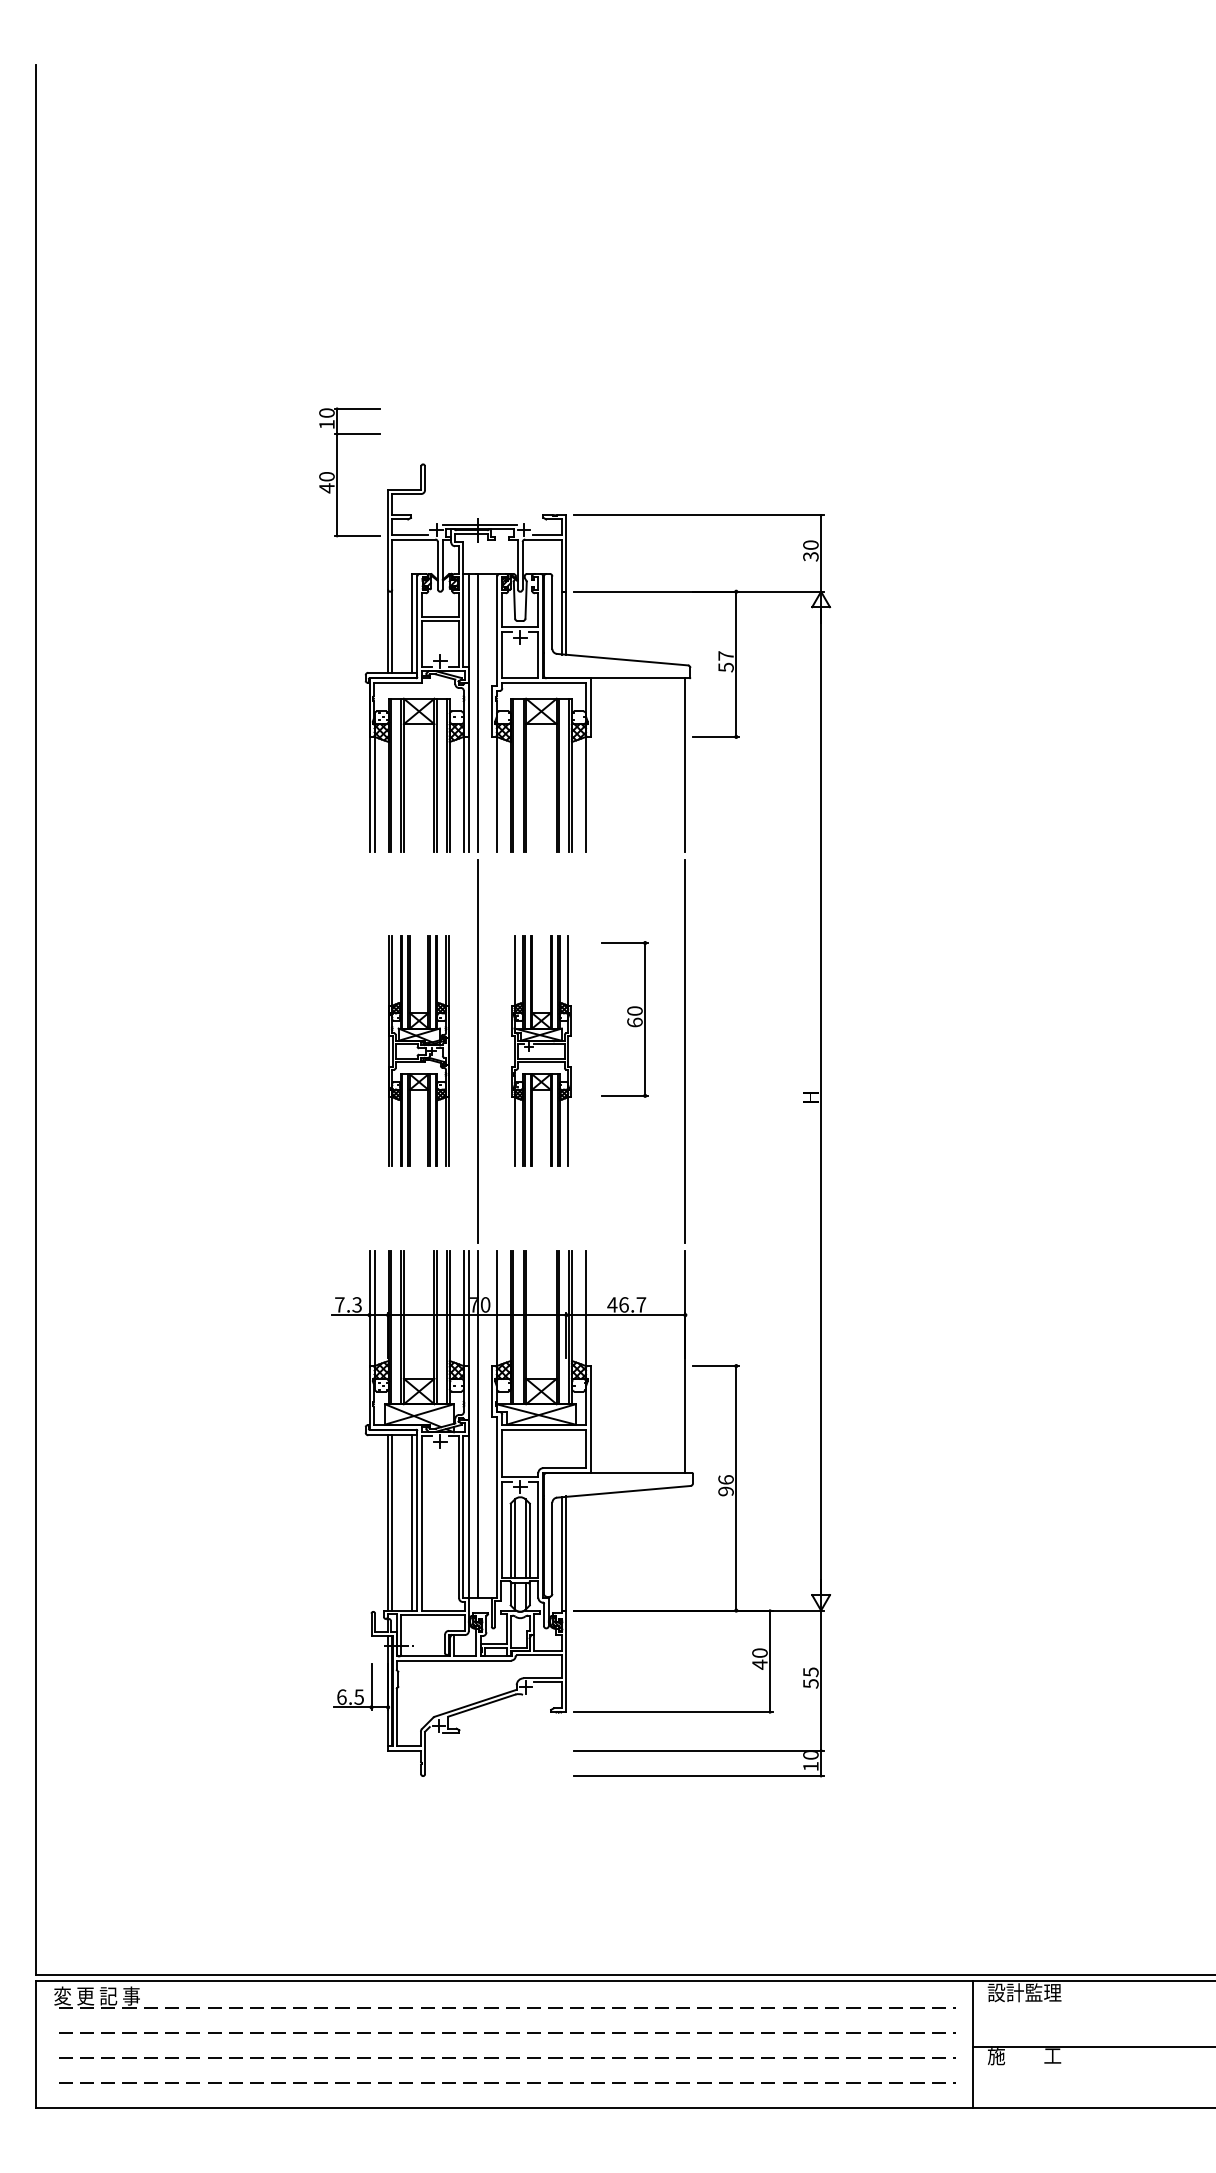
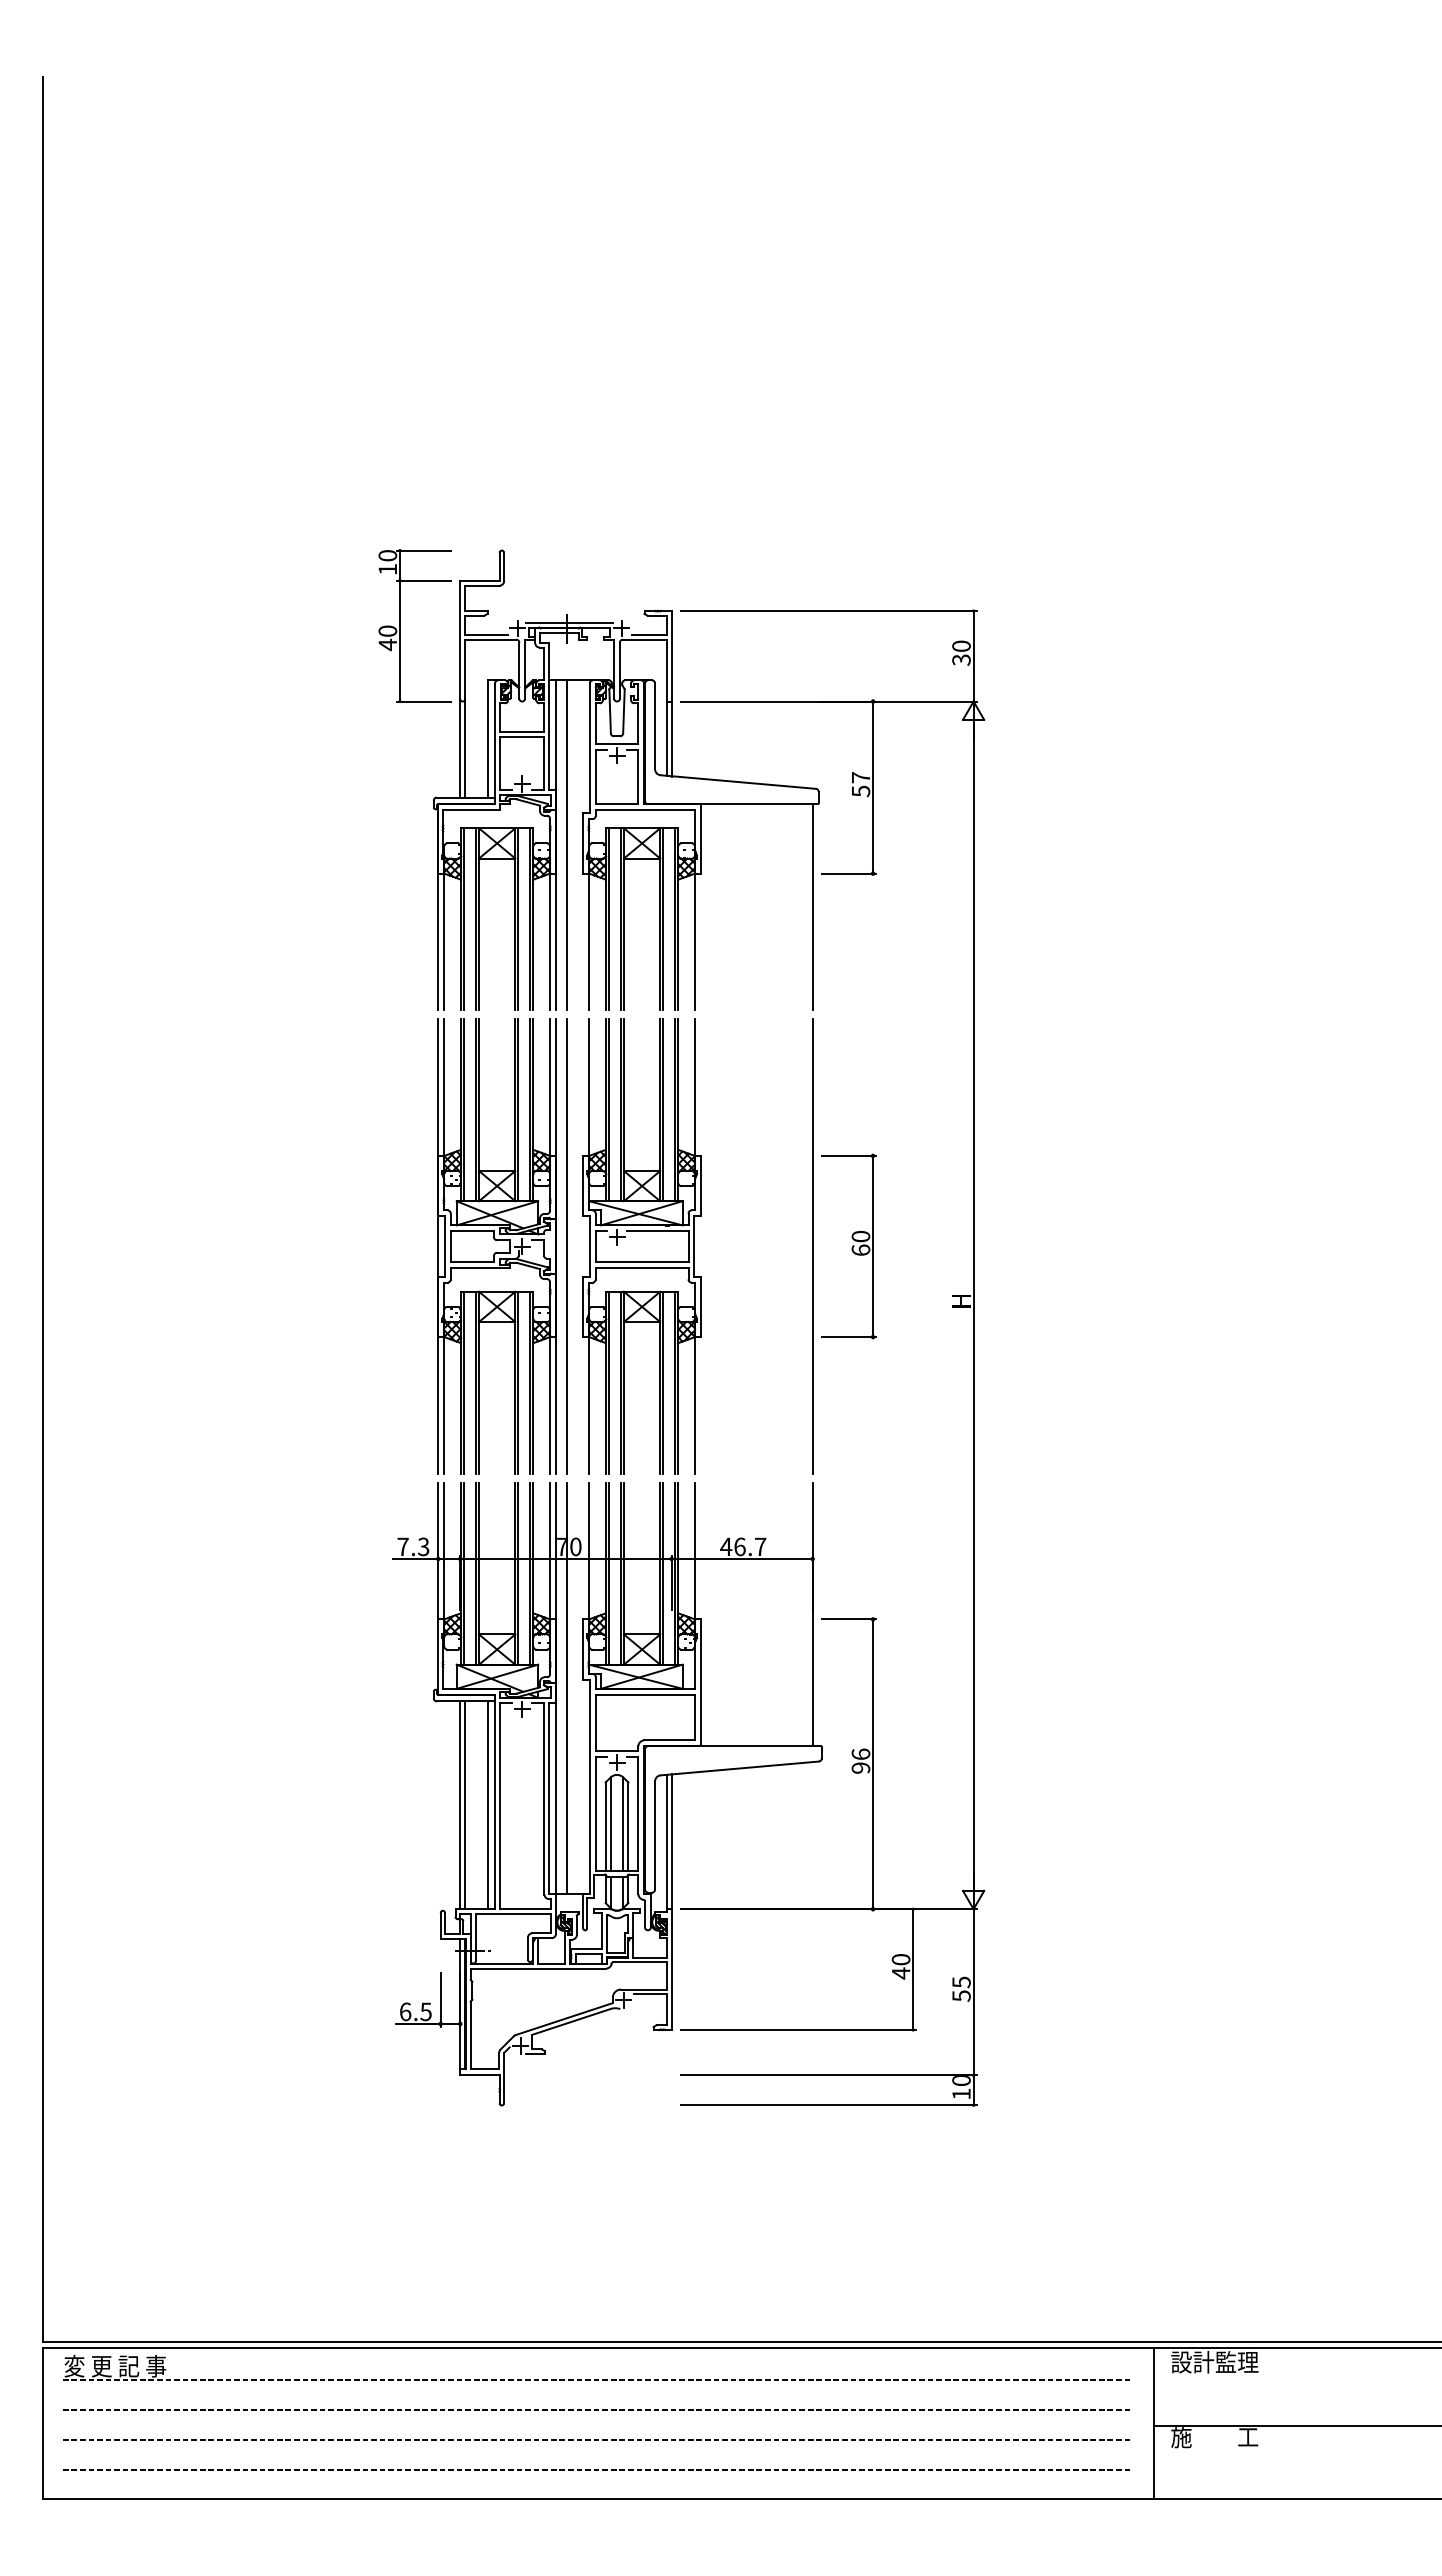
part: (337, 471) -> (400, 625), moved
part: (624, 1019) -> (848, 1246), moved
part: (418, 1051) -> (496, 1246), size x1.67
part: (540, 1051) -> (641, 1246), size x1.67

